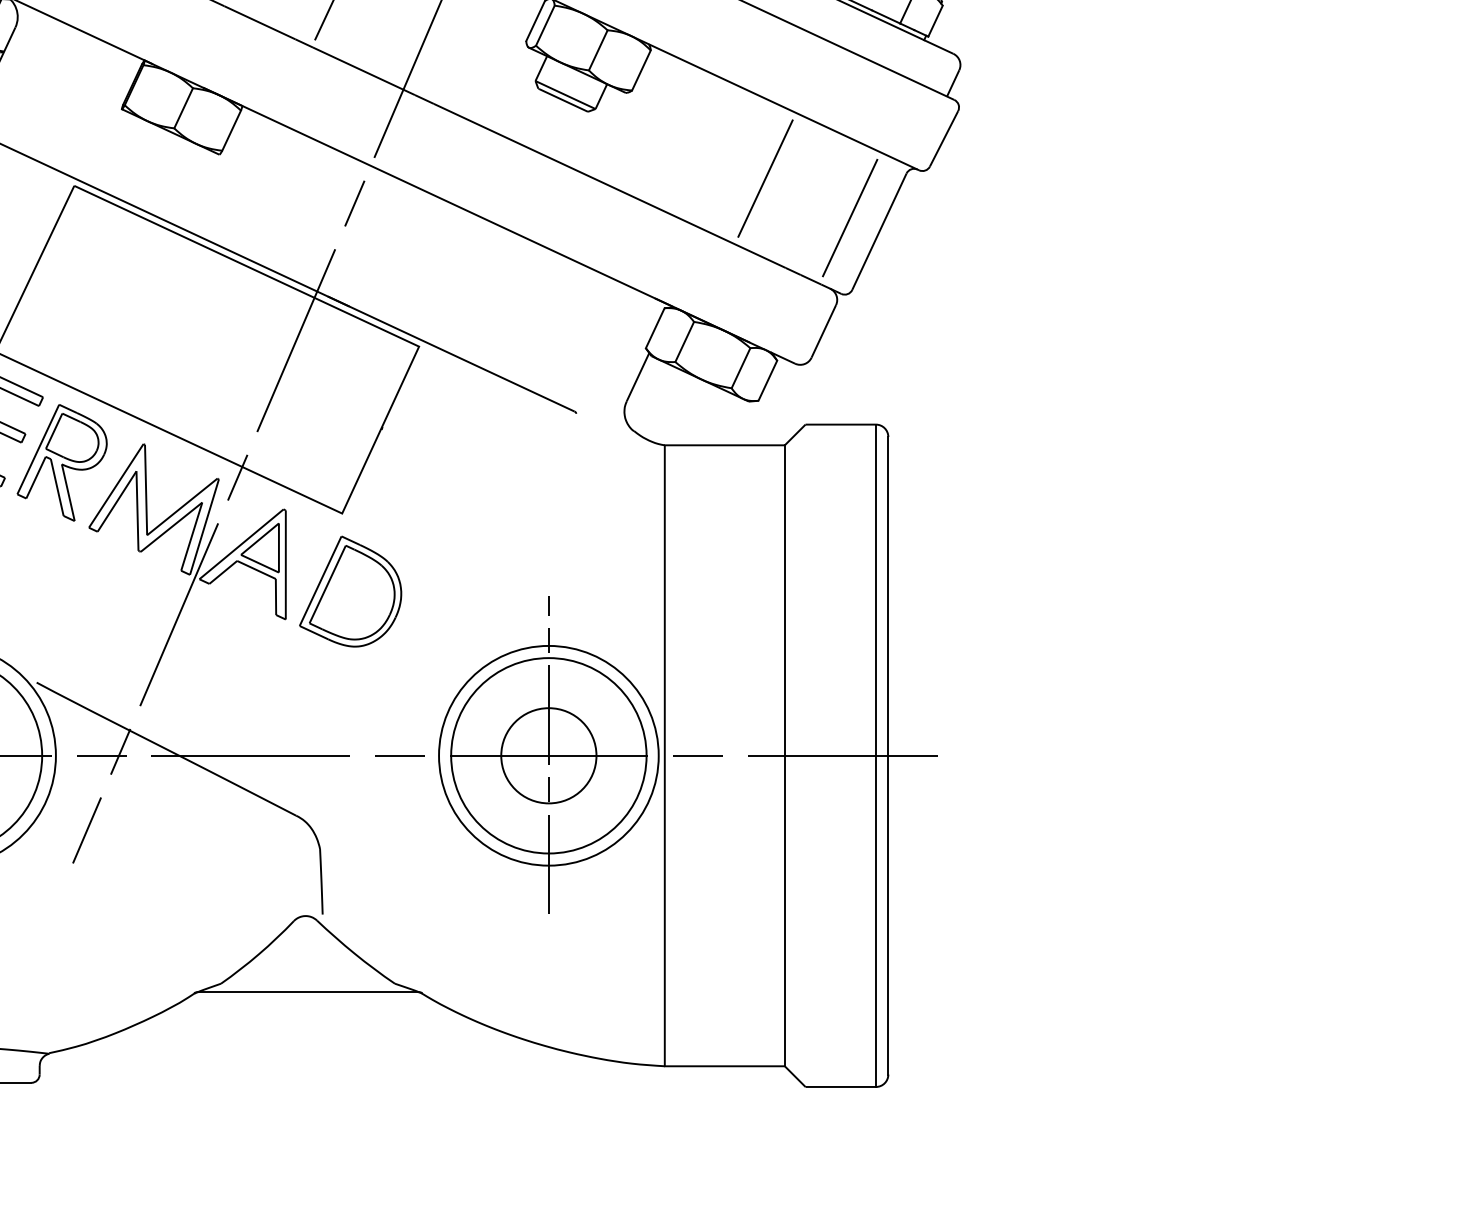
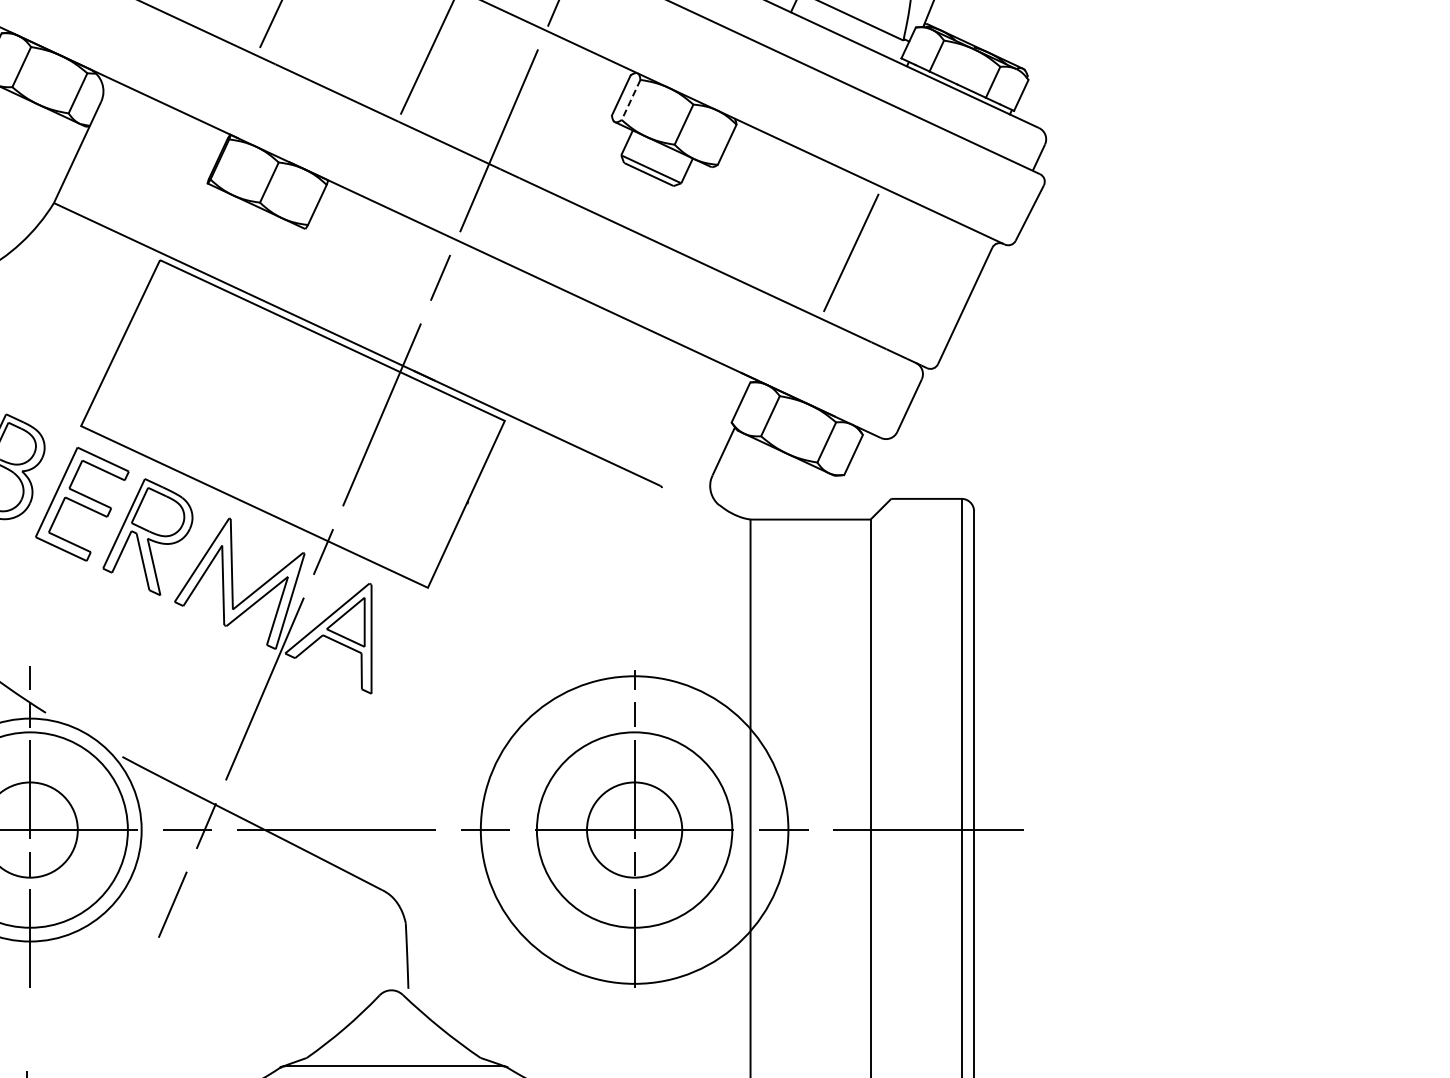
line: (545, 26) -> (631, 100), solid -> dashed
line: (850, 217) -> (936, 291), removed
part: (350, 591) -> (436, 665), removed
circle: (548, 755) -> (634, 829), size x1.4

